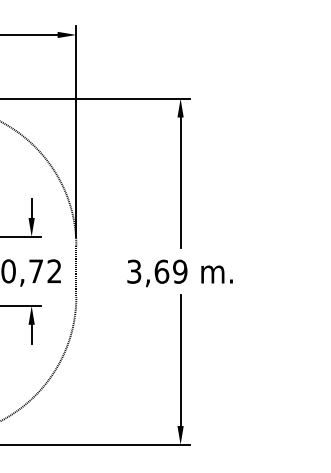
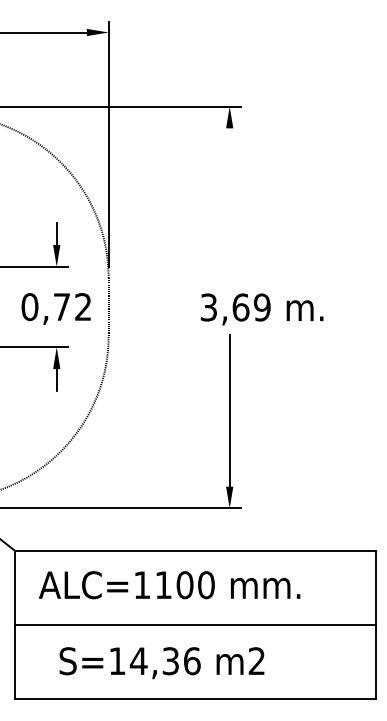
line: (180, 183) -> (229, 204), removed
text: (179, 273) -> (261, 309), moved

